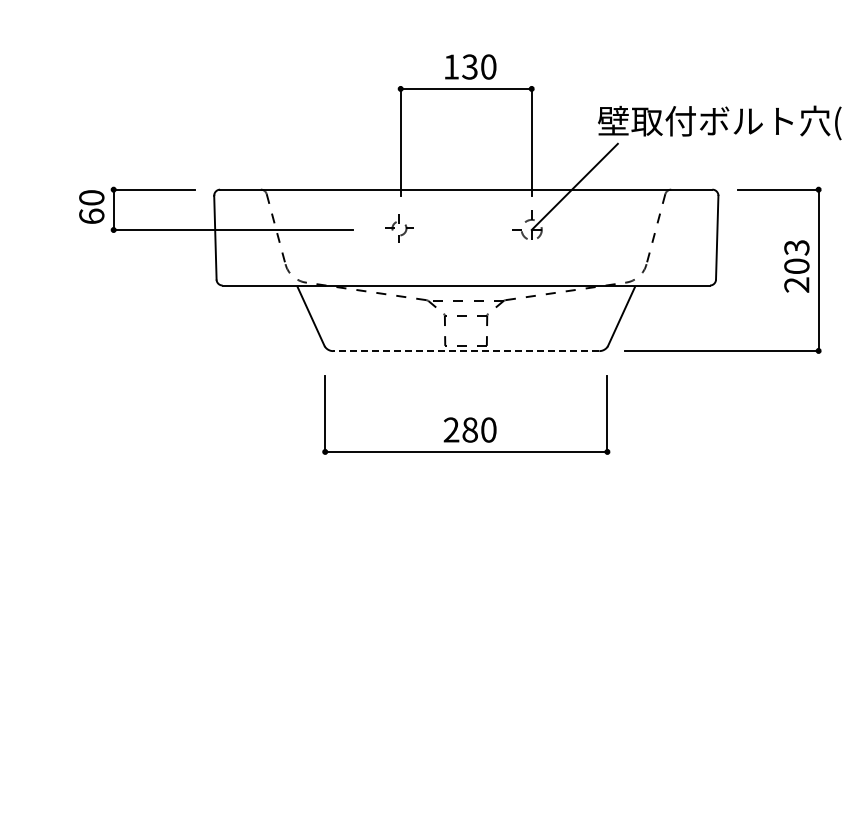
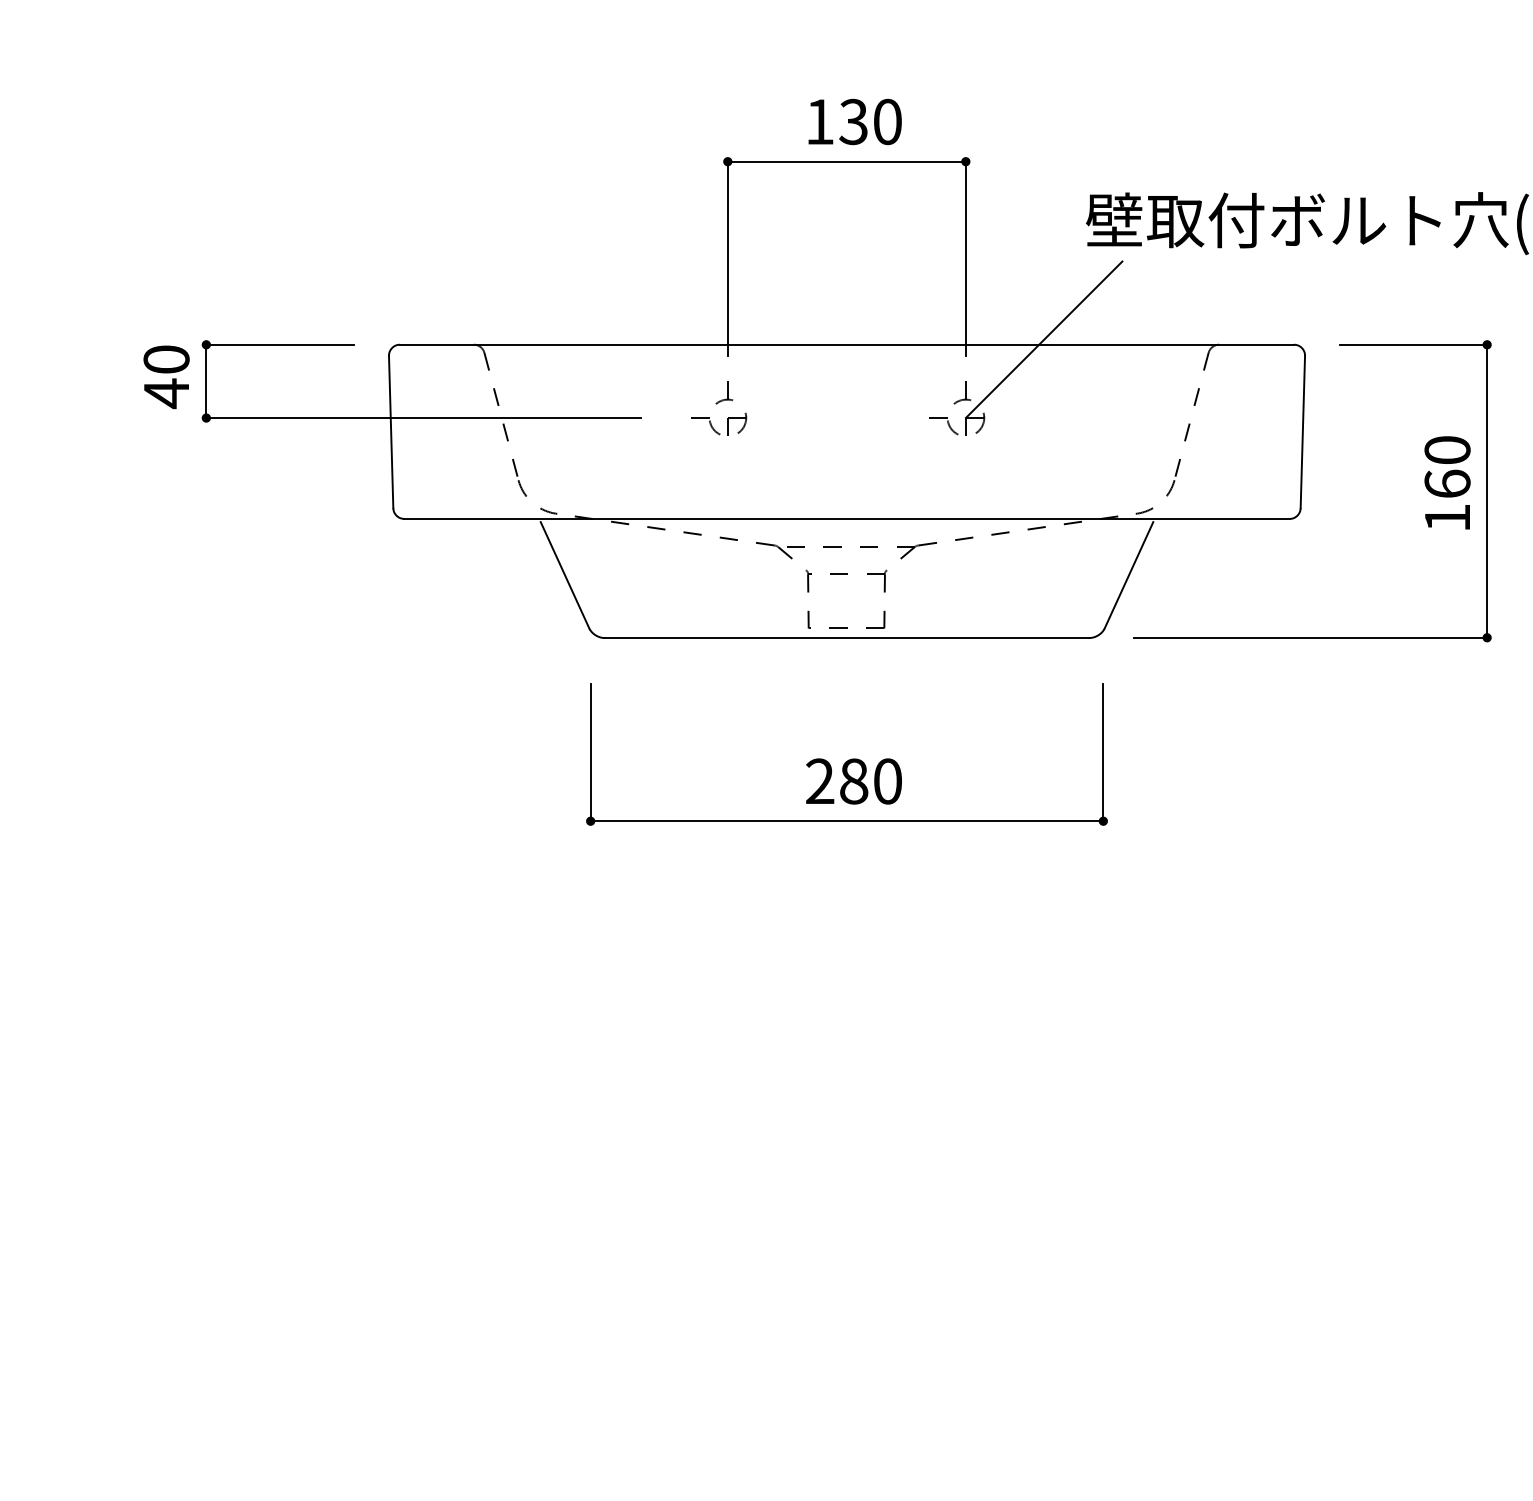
text: (91, 216) -> (166, 393), 60 -> 40
part: (396, 224) -> (720, 408), size x1.43
text: (796, 266) -> (1446, 484), 203 -> 160
line: (465, 351) -> (845, 638), dashed -> solid

